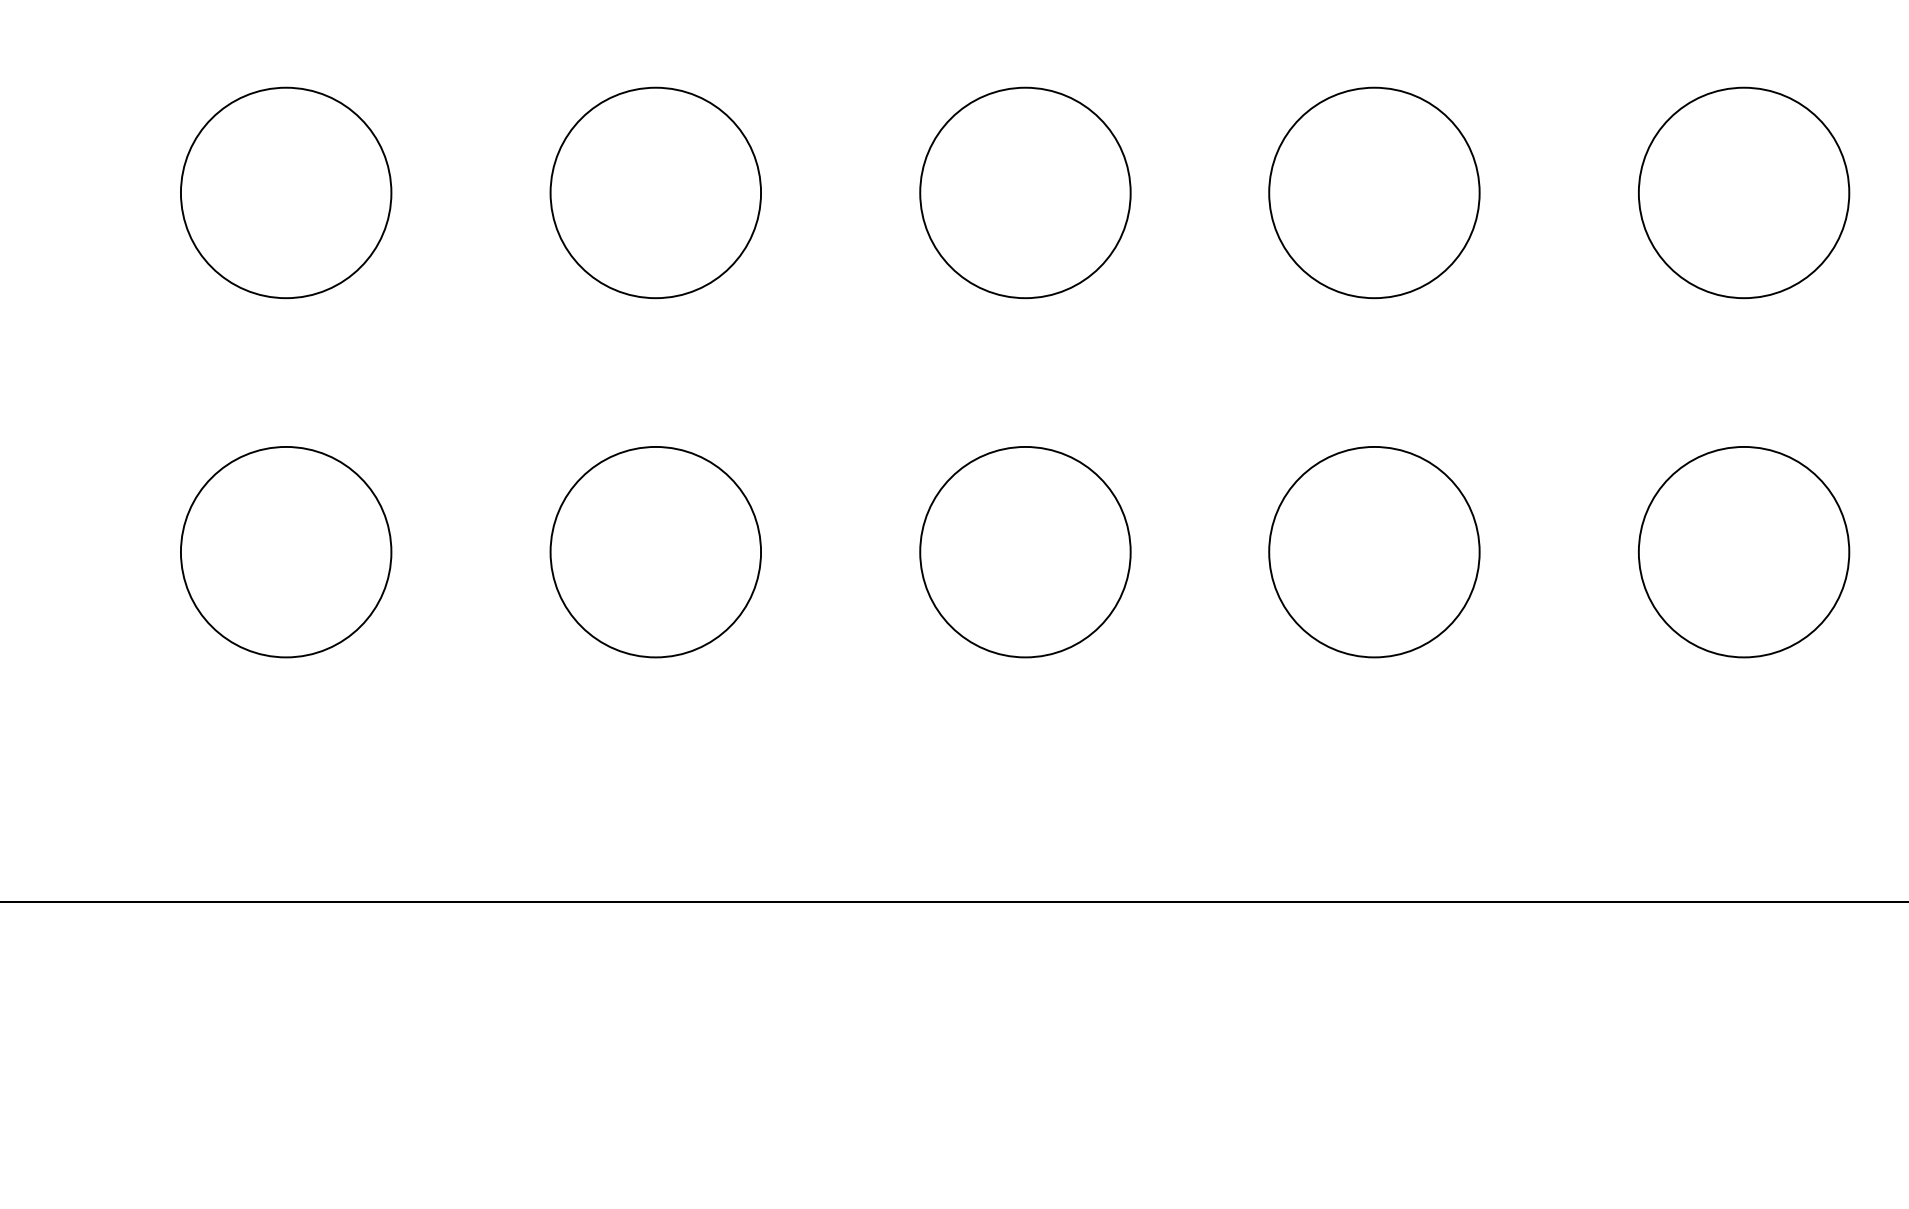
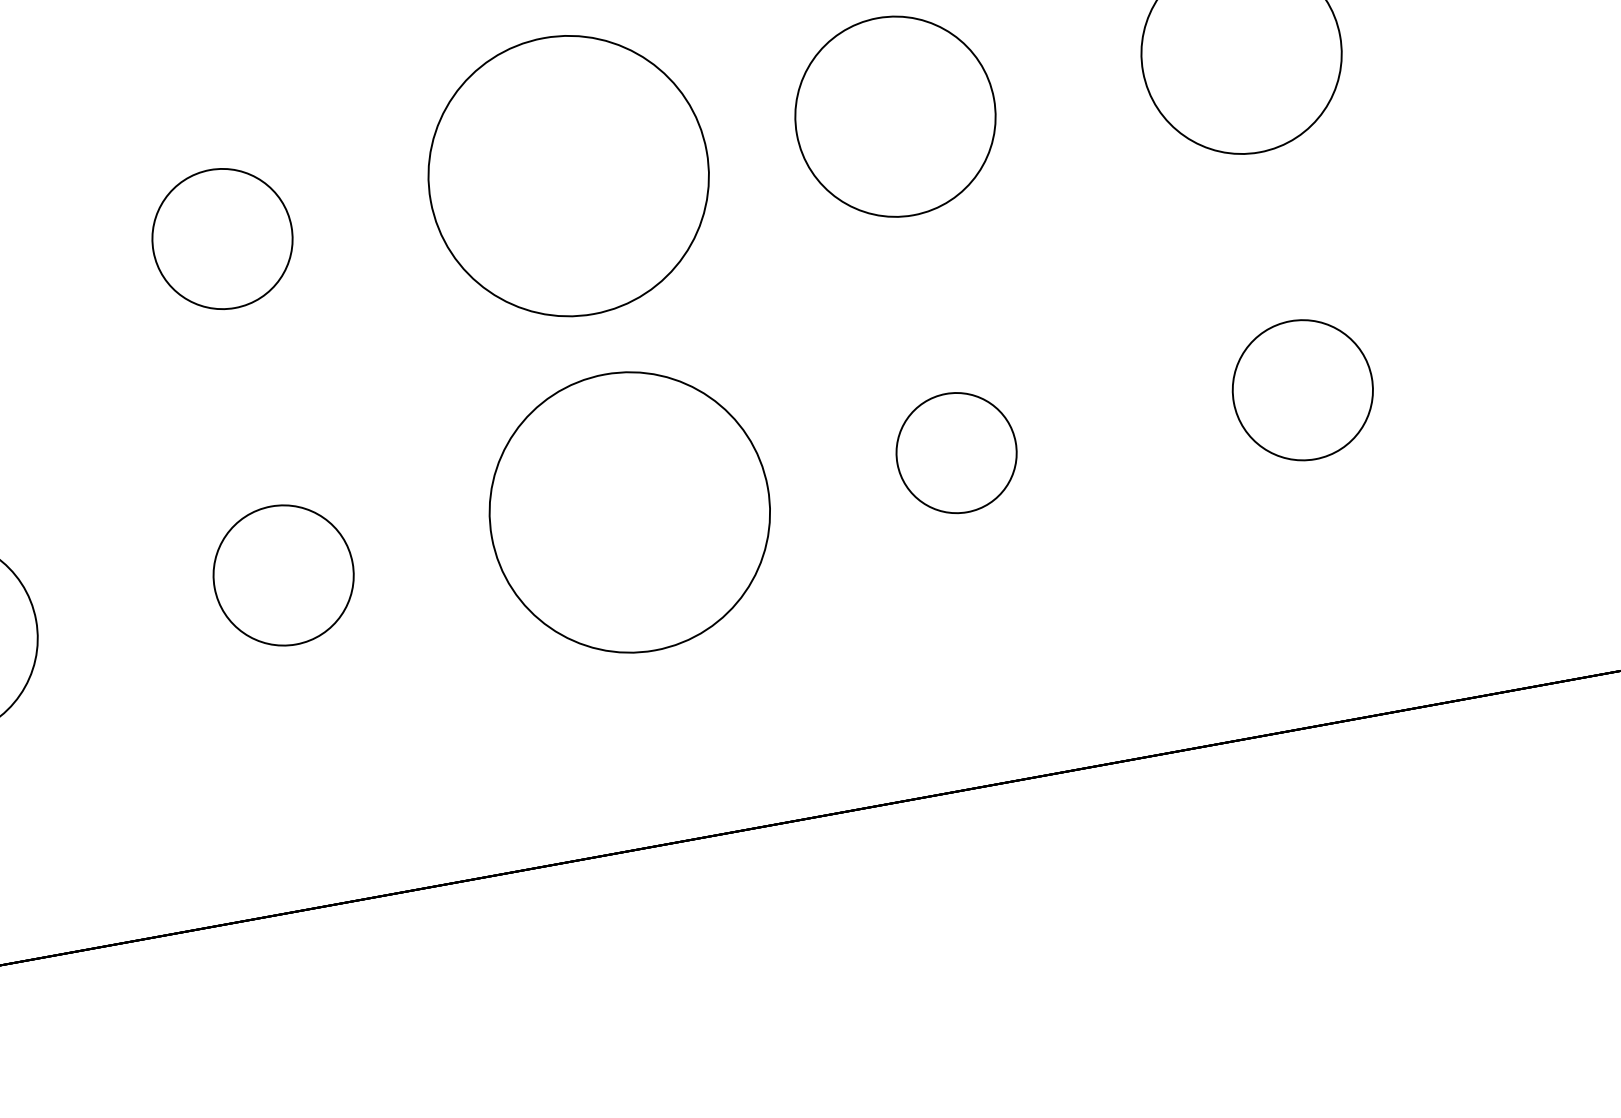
circle: (655, 192) -> (222, 238), size x0.7
circle: (1025, 192) -> (568, 175), size x1.4
circle: (1025, 551) -> (629, 511), size x1.4
circle: (1374, 551) -> (956, 452), size x0.6
circle: (655, 552) -> (283, 575), size x0.7
circle: (1744, 552) -> (1303, 390), size x0.7

